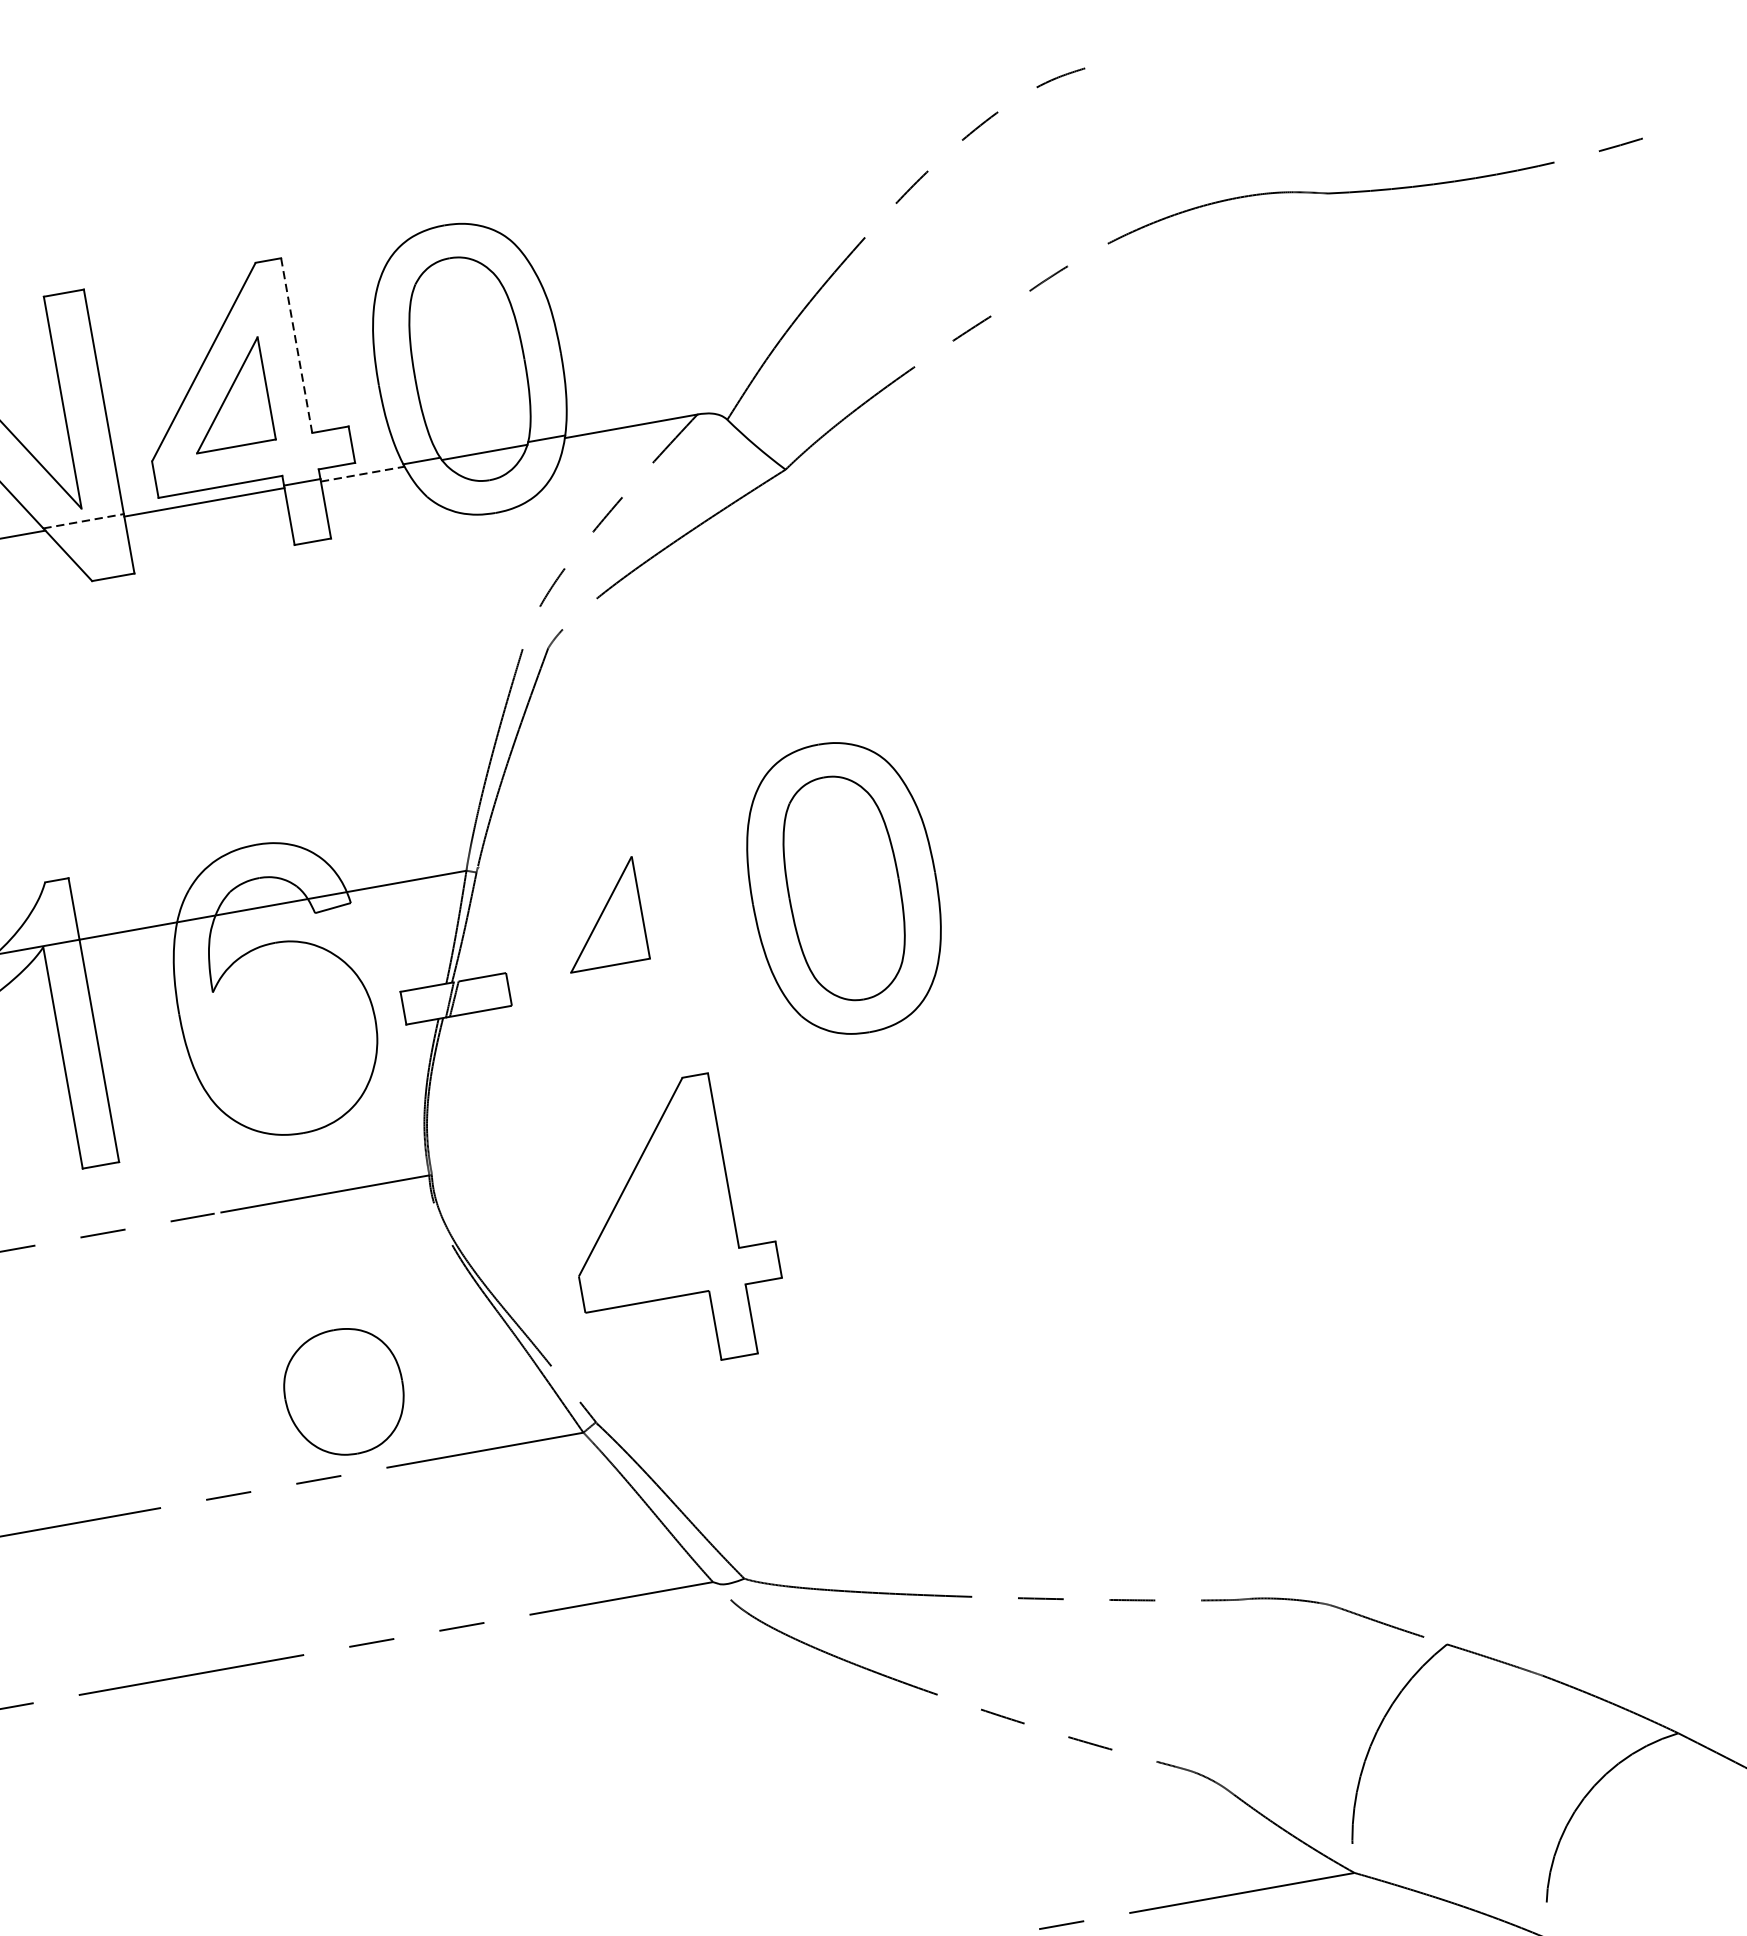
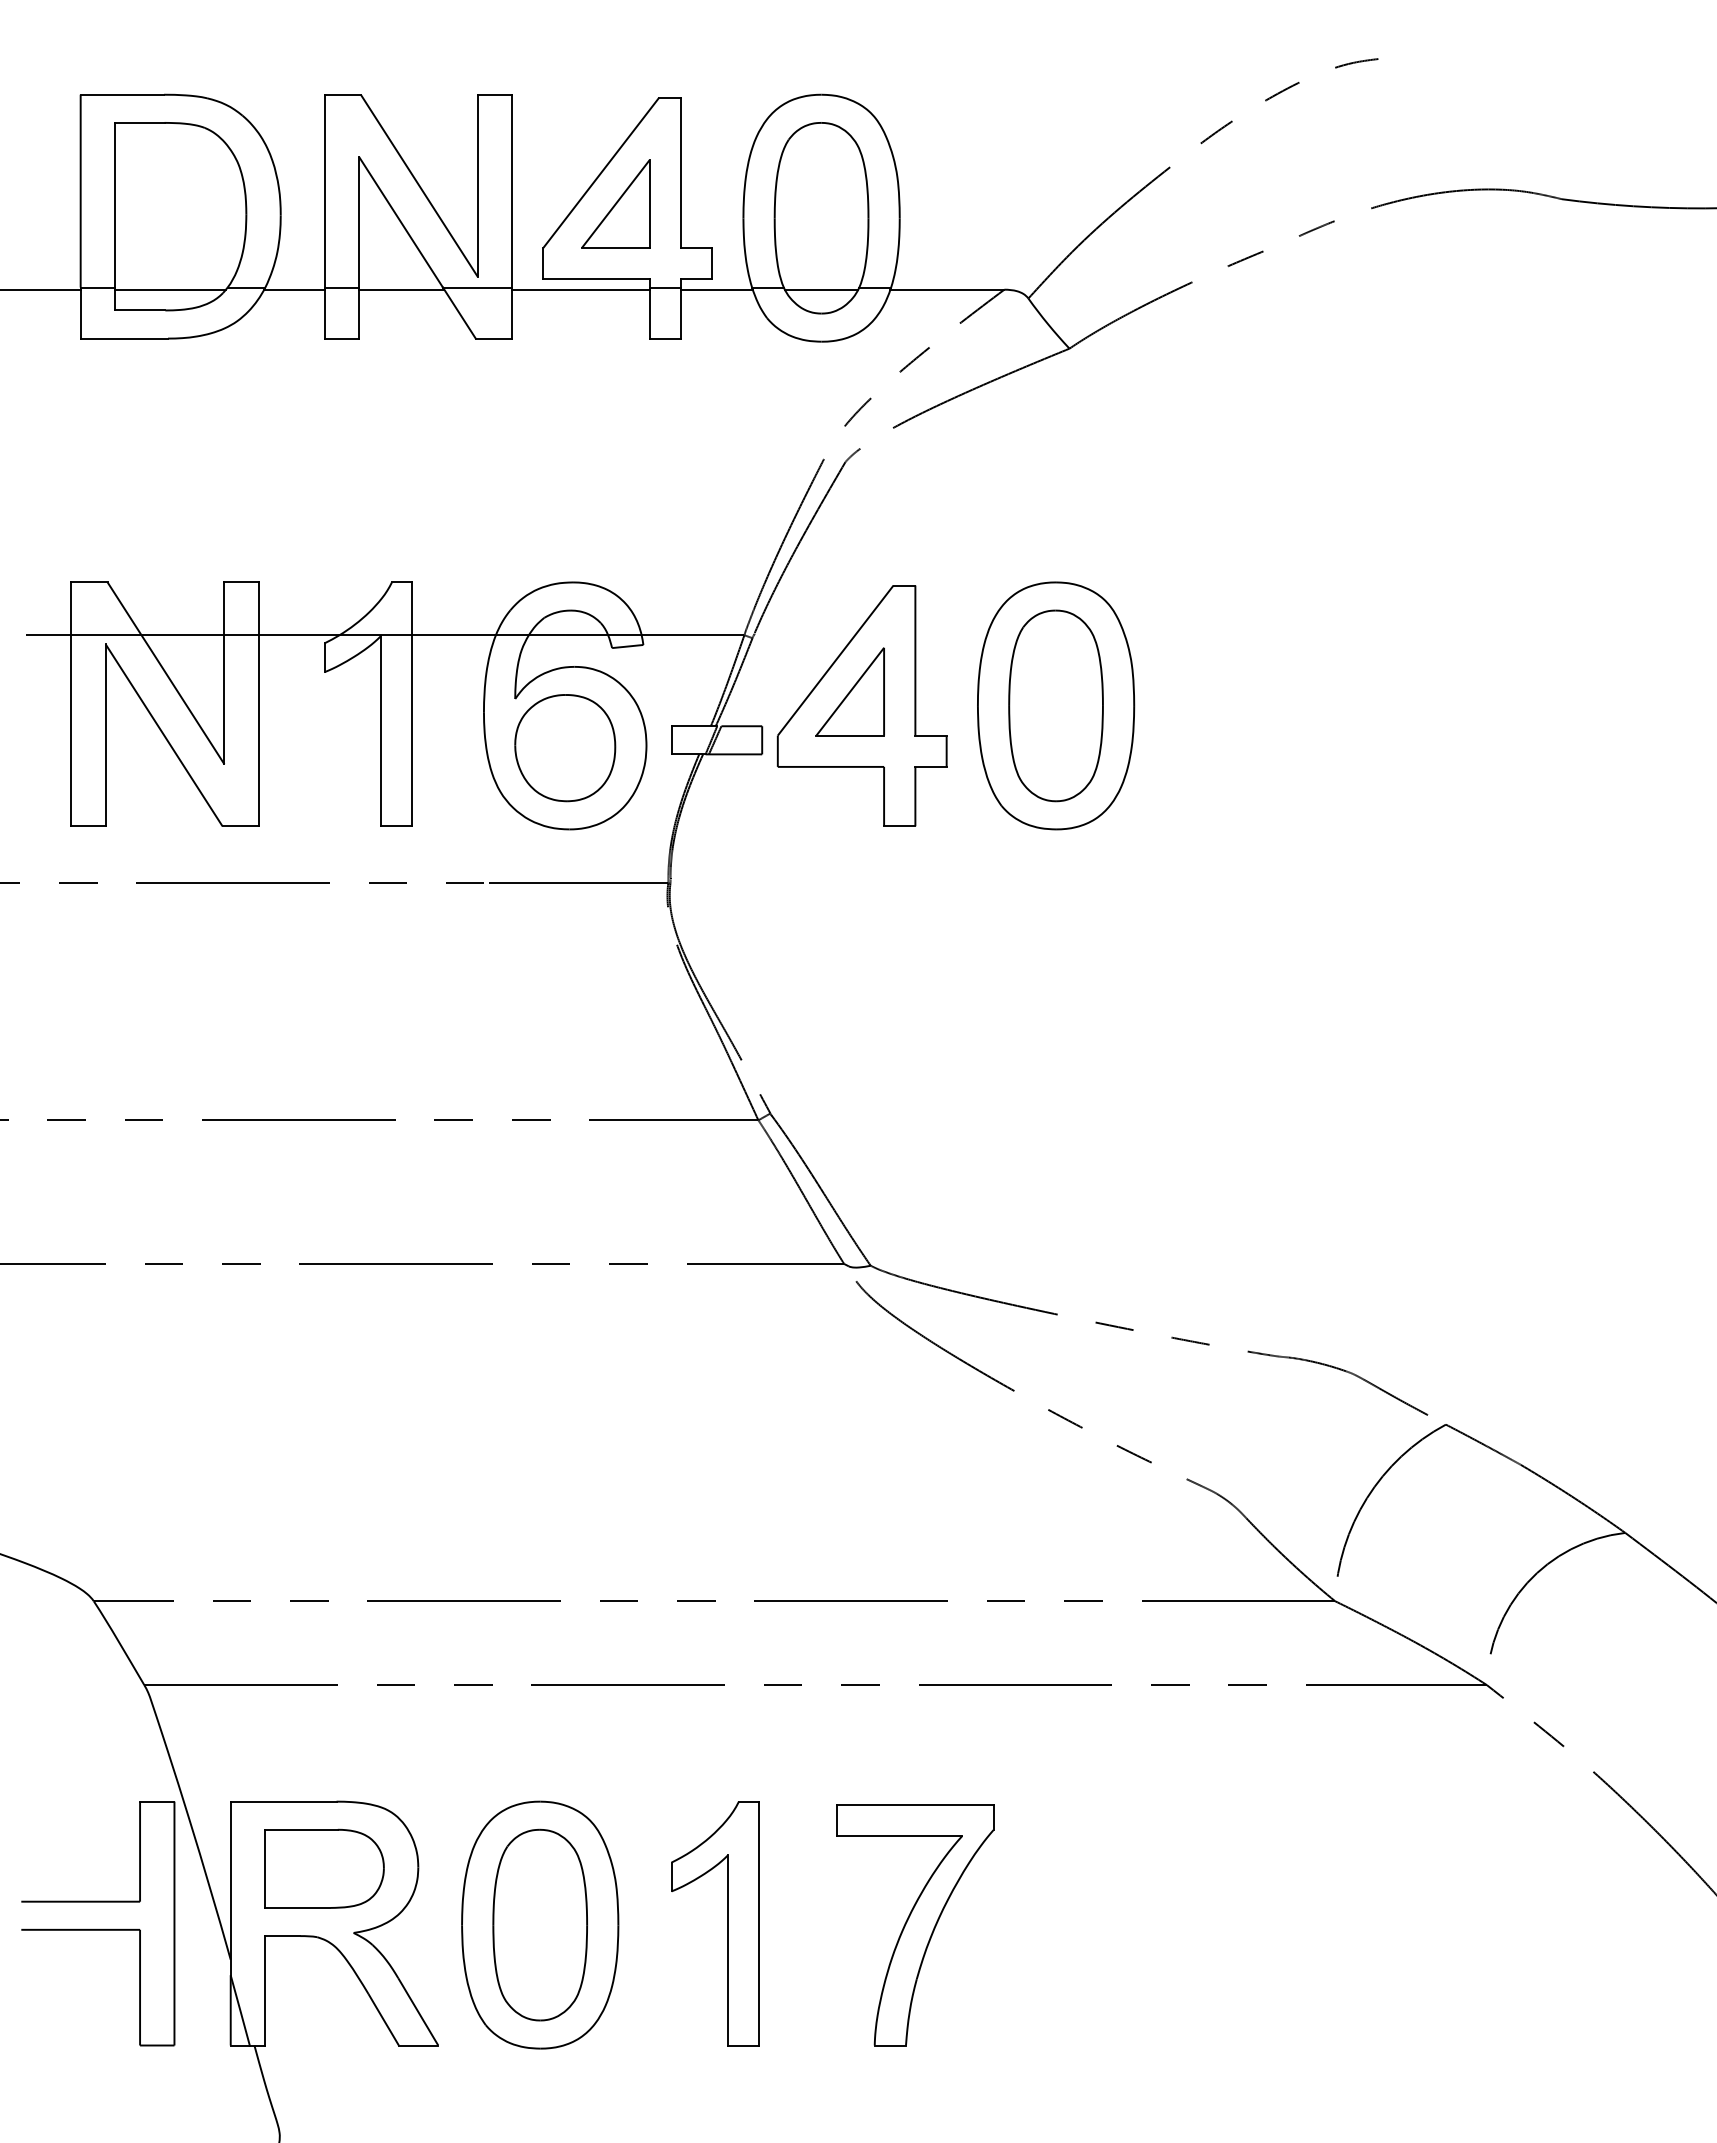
line: (296, 346) -> (680, 173), dashed -> solid
line: (362, 473) -> (716, 289), dashed -> solid
line: (83, 521) -> (477, 287), dashed -> solid
part: (670, 1224) -> (861, 705), moved
part: (344, 1392) -> (565, 748), moved

